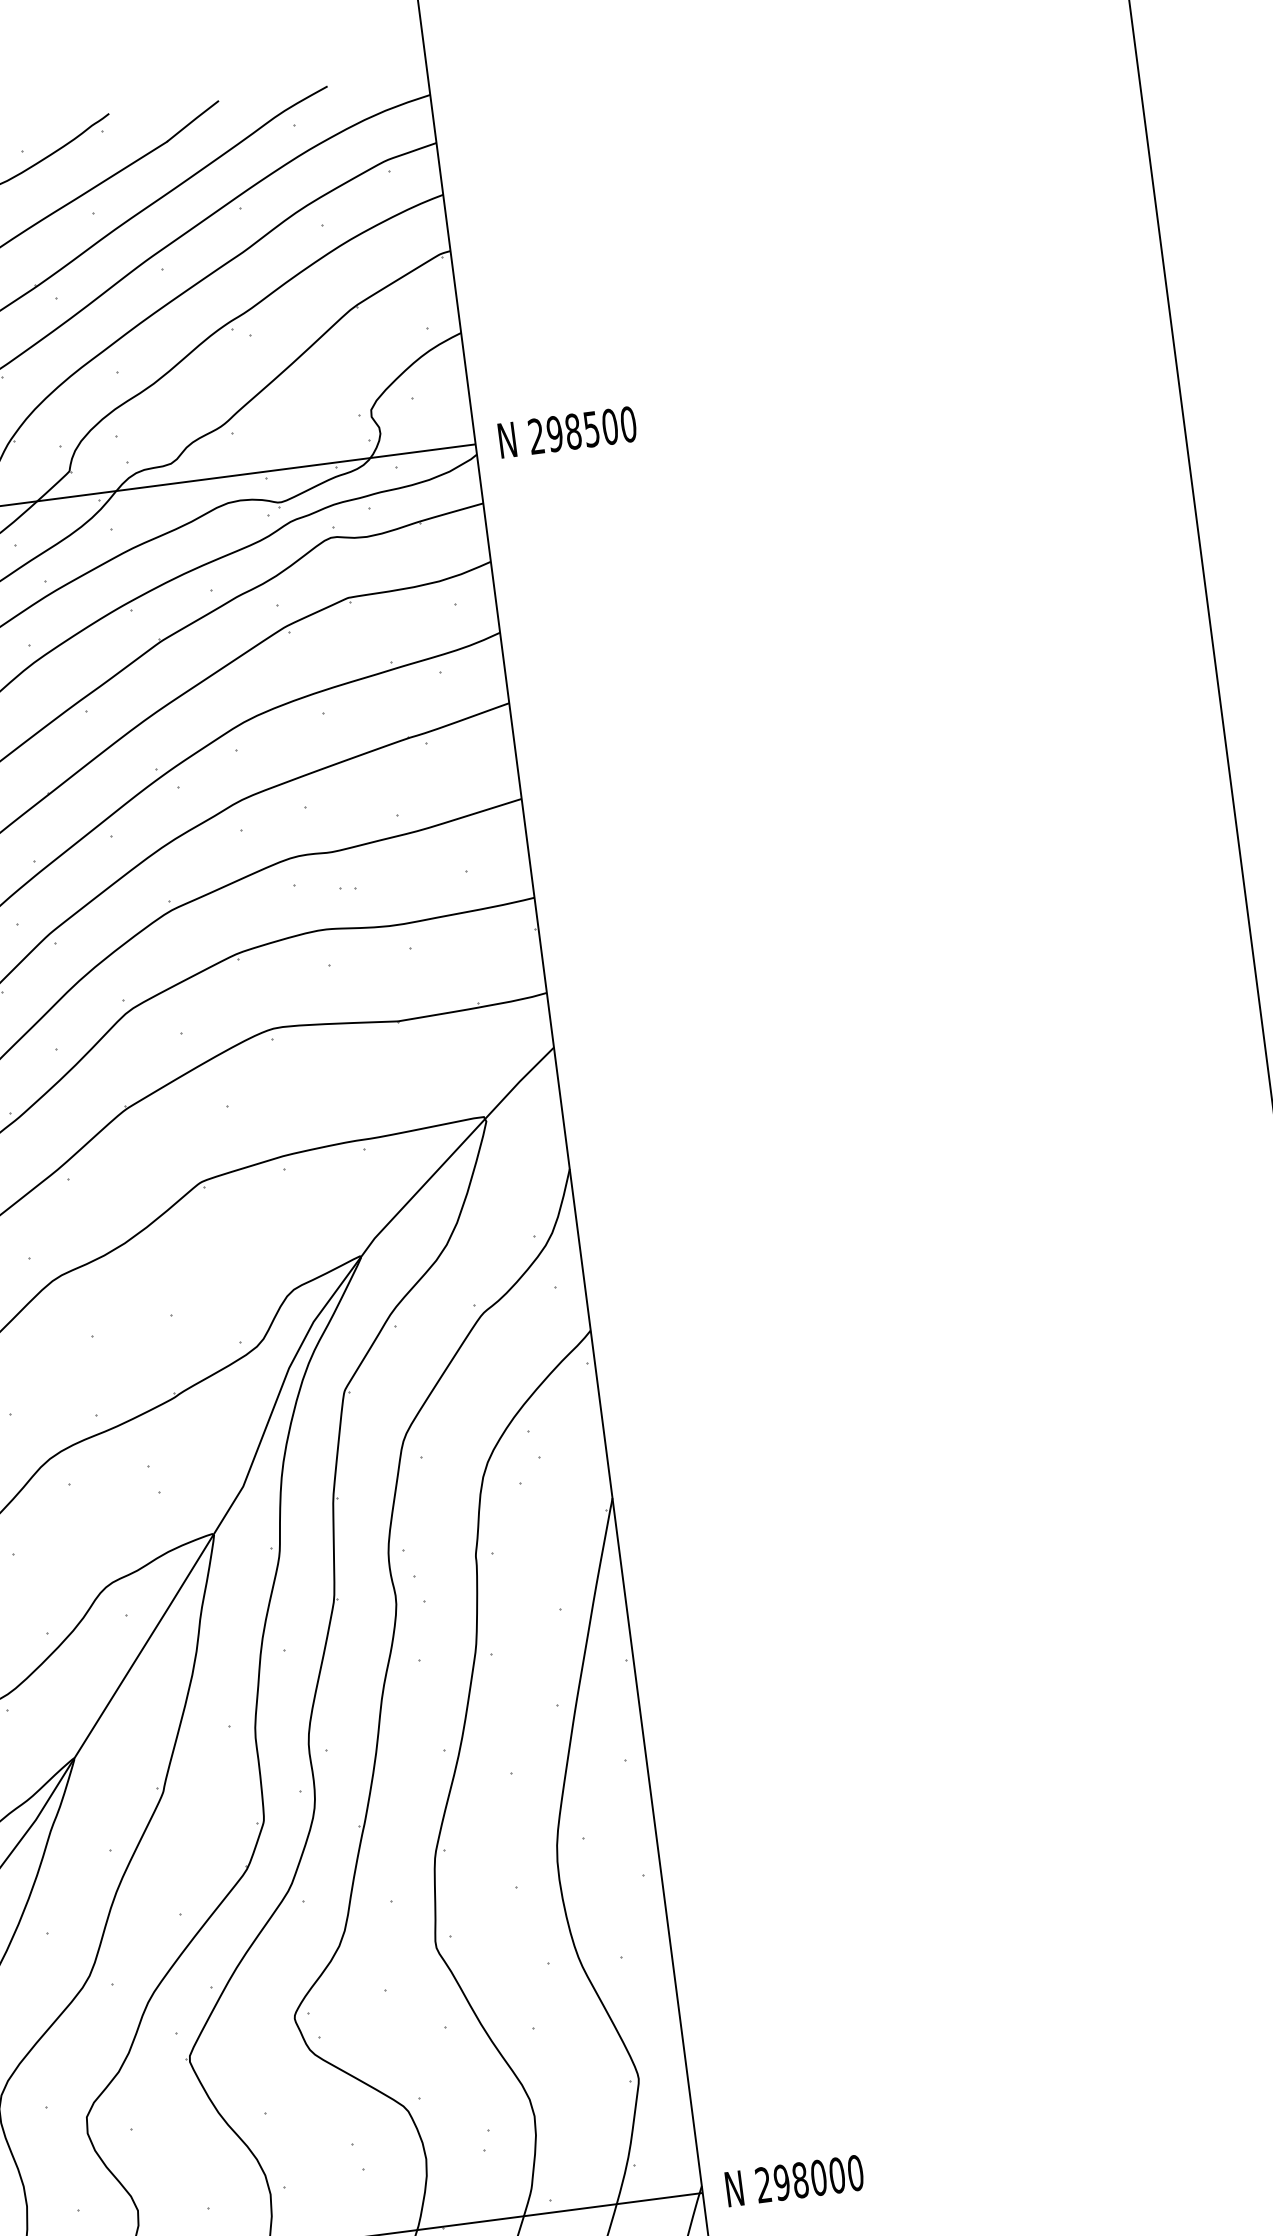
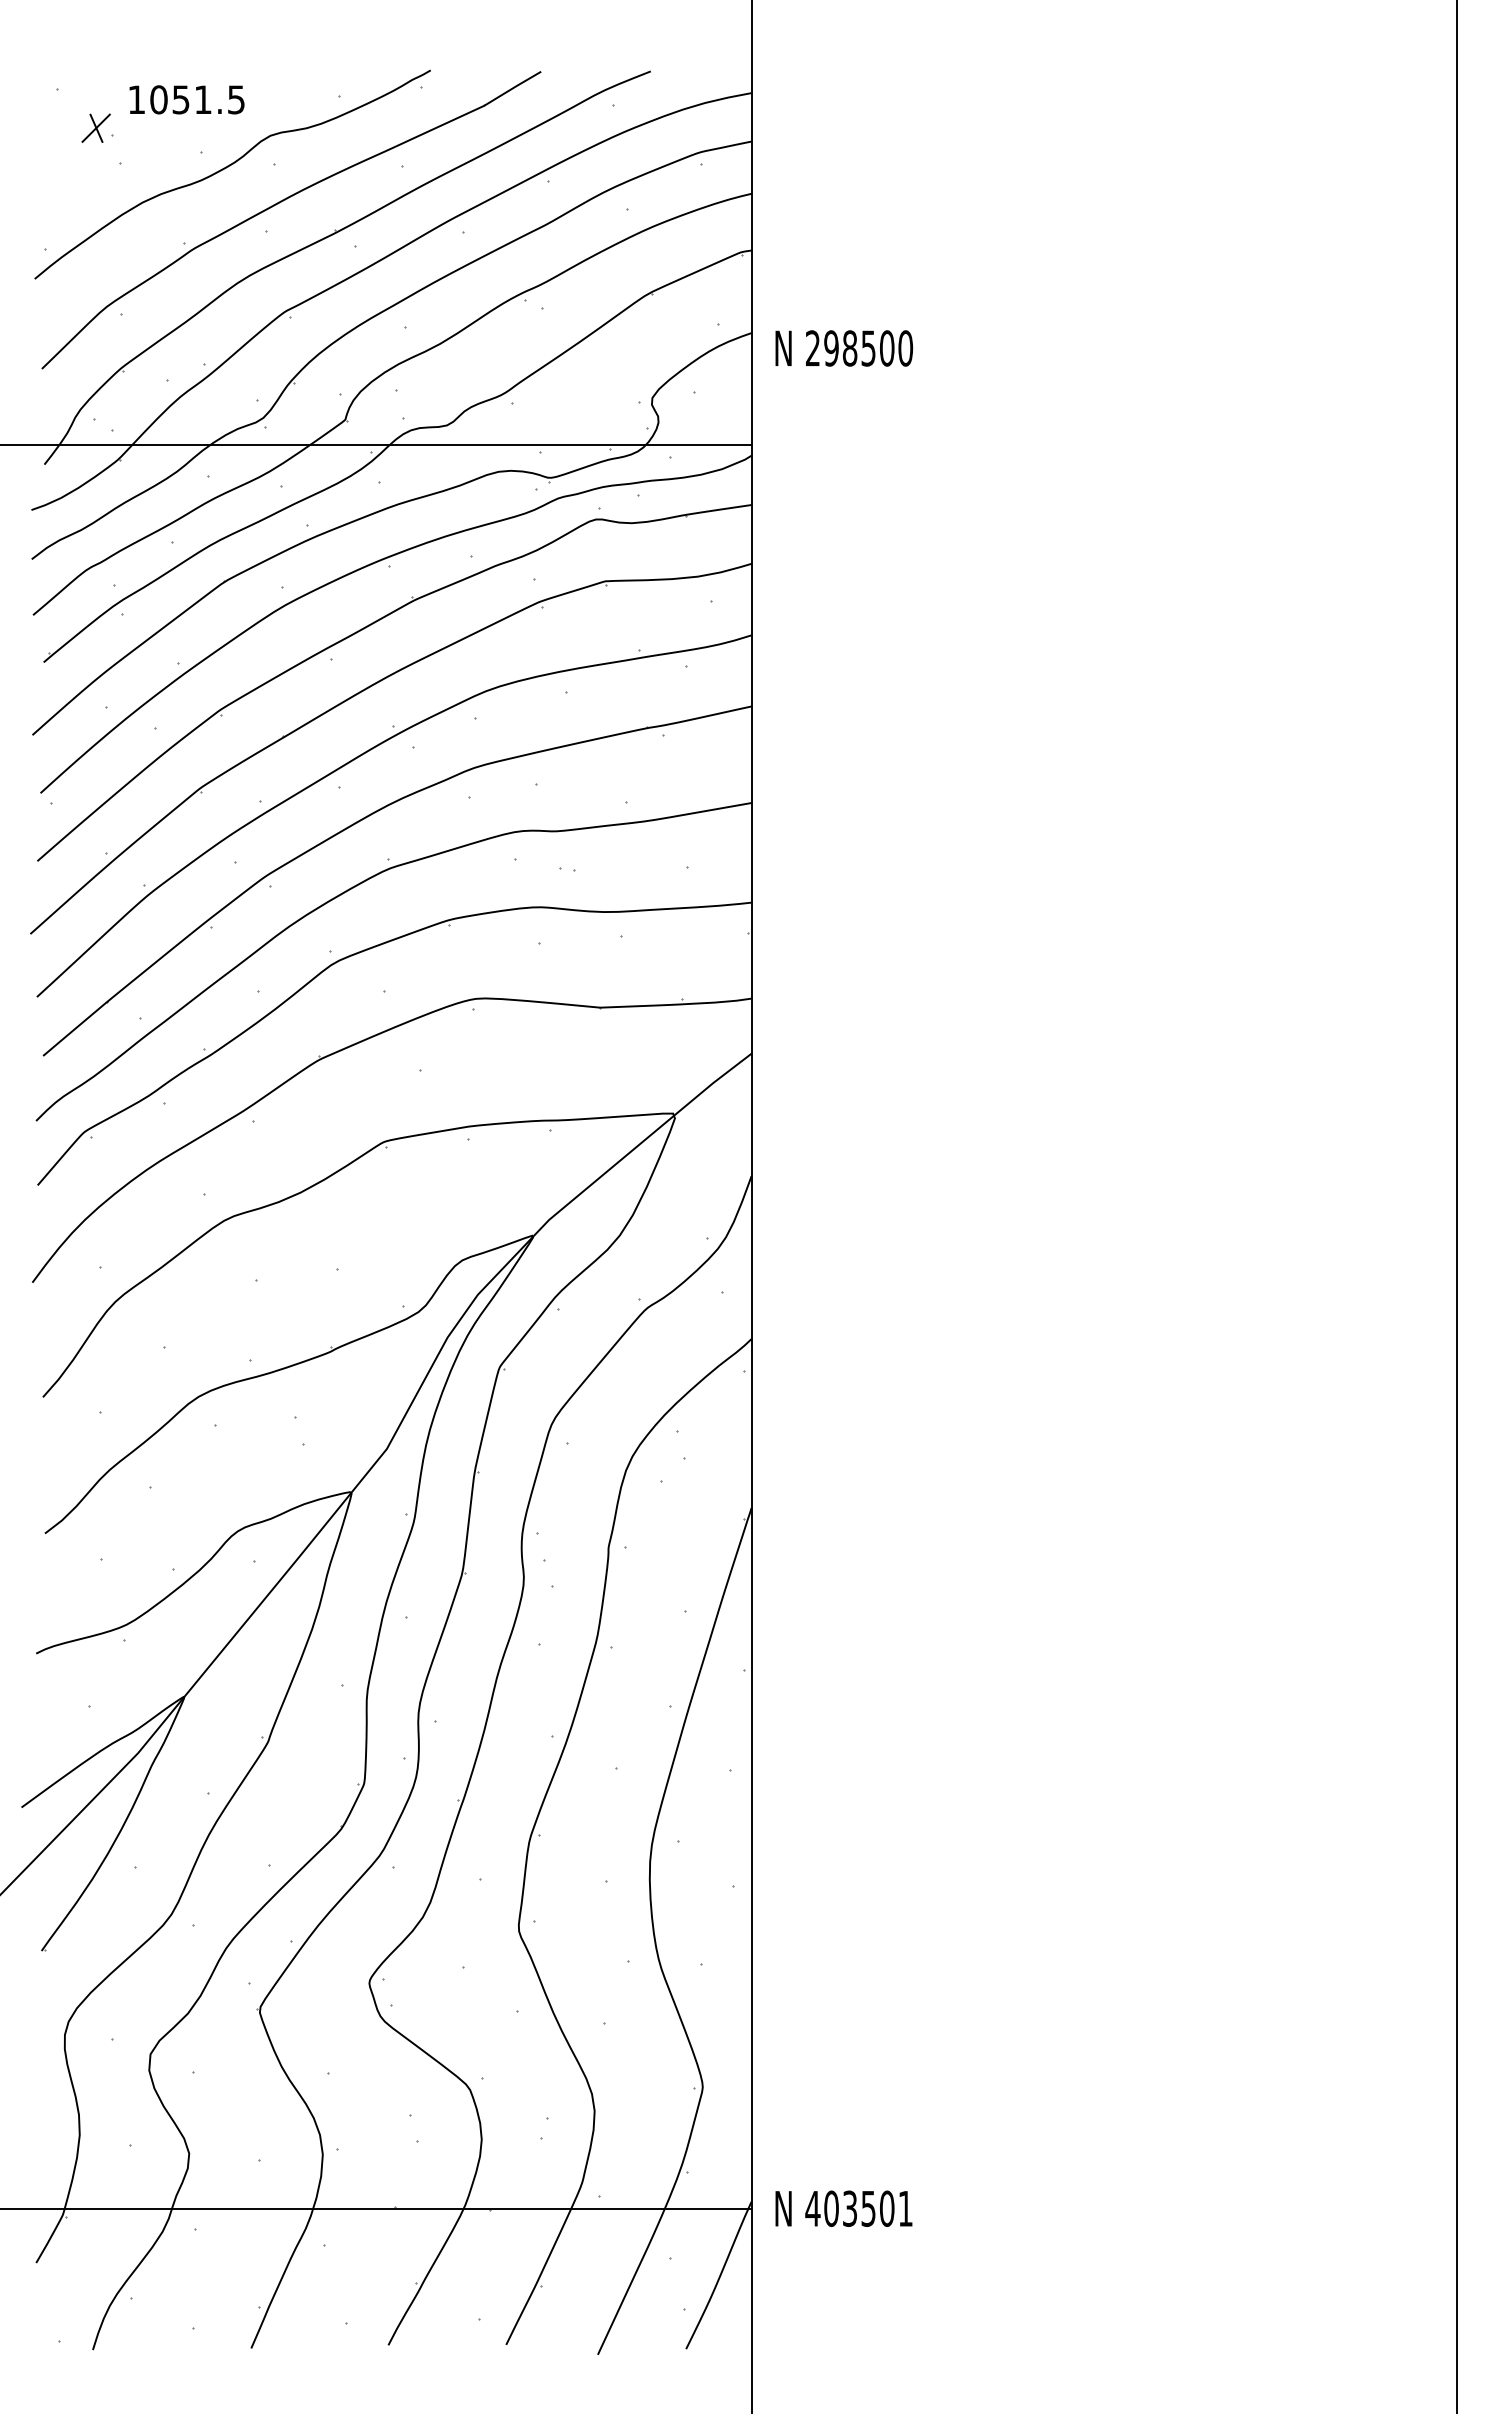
text: (567, 432) -> (844, 348), moved
text: (809, 2178) -> (859, 2208), 298000 -> 403501

